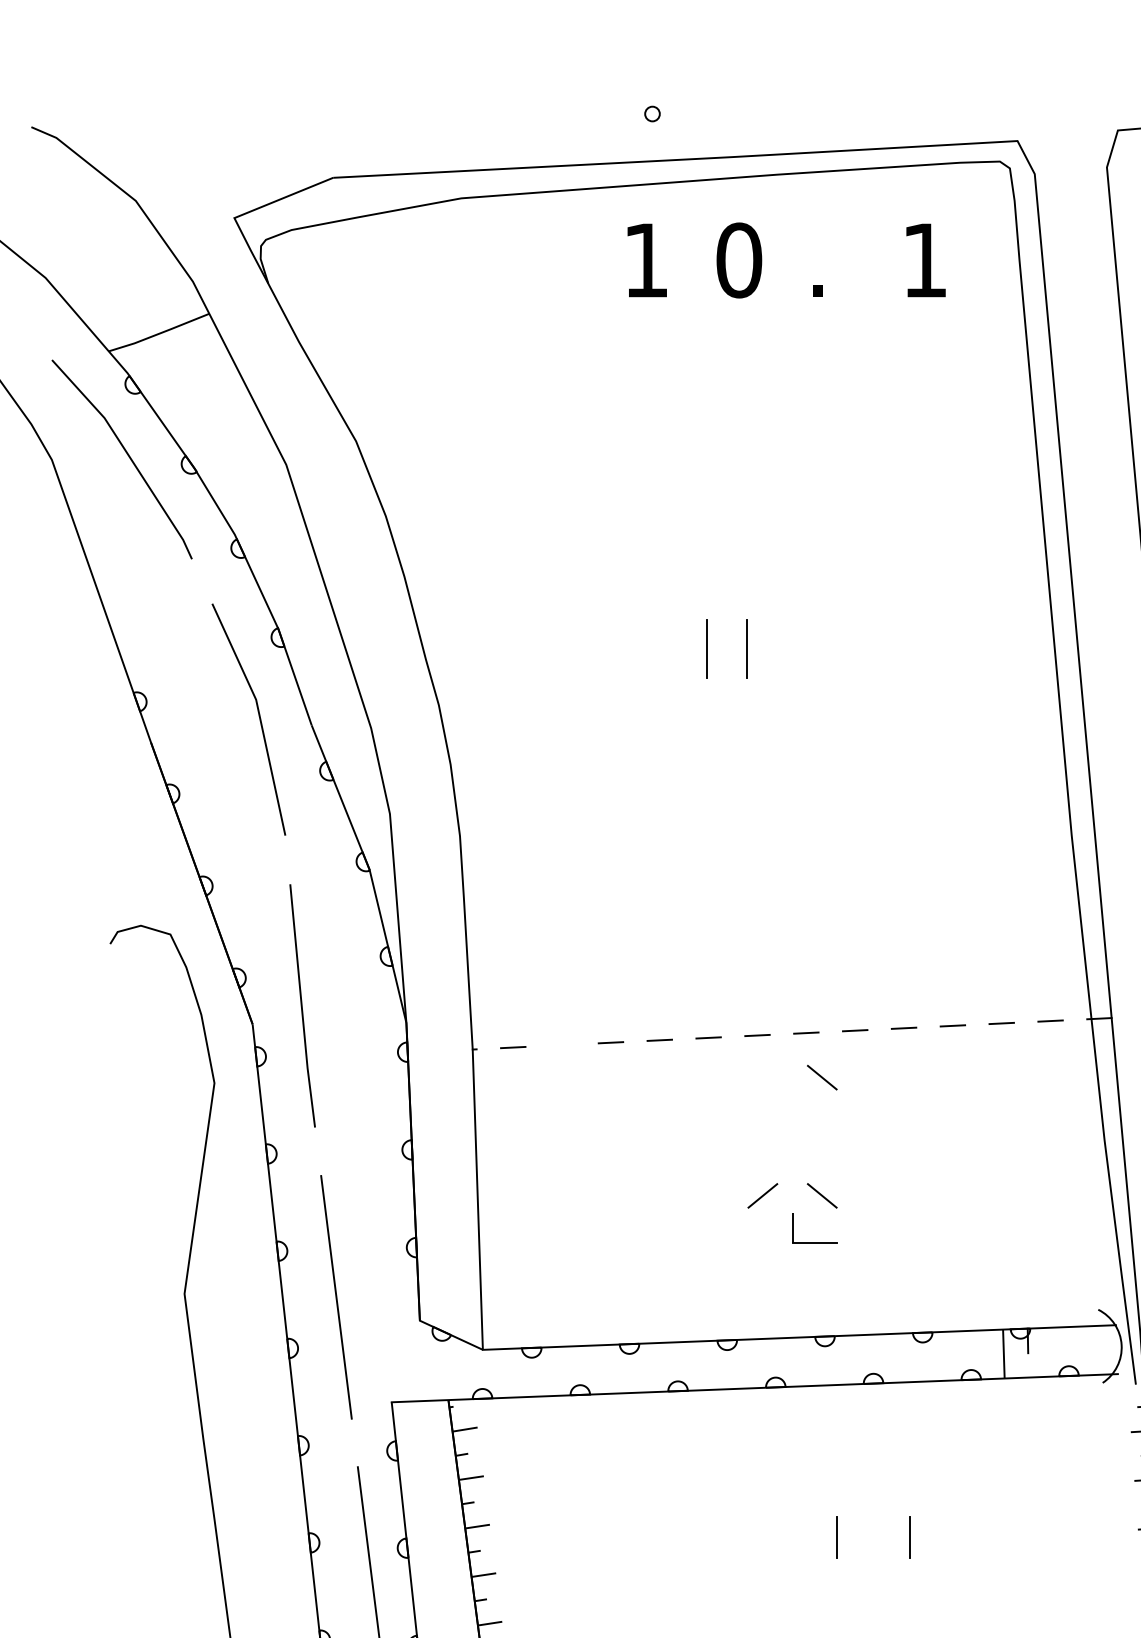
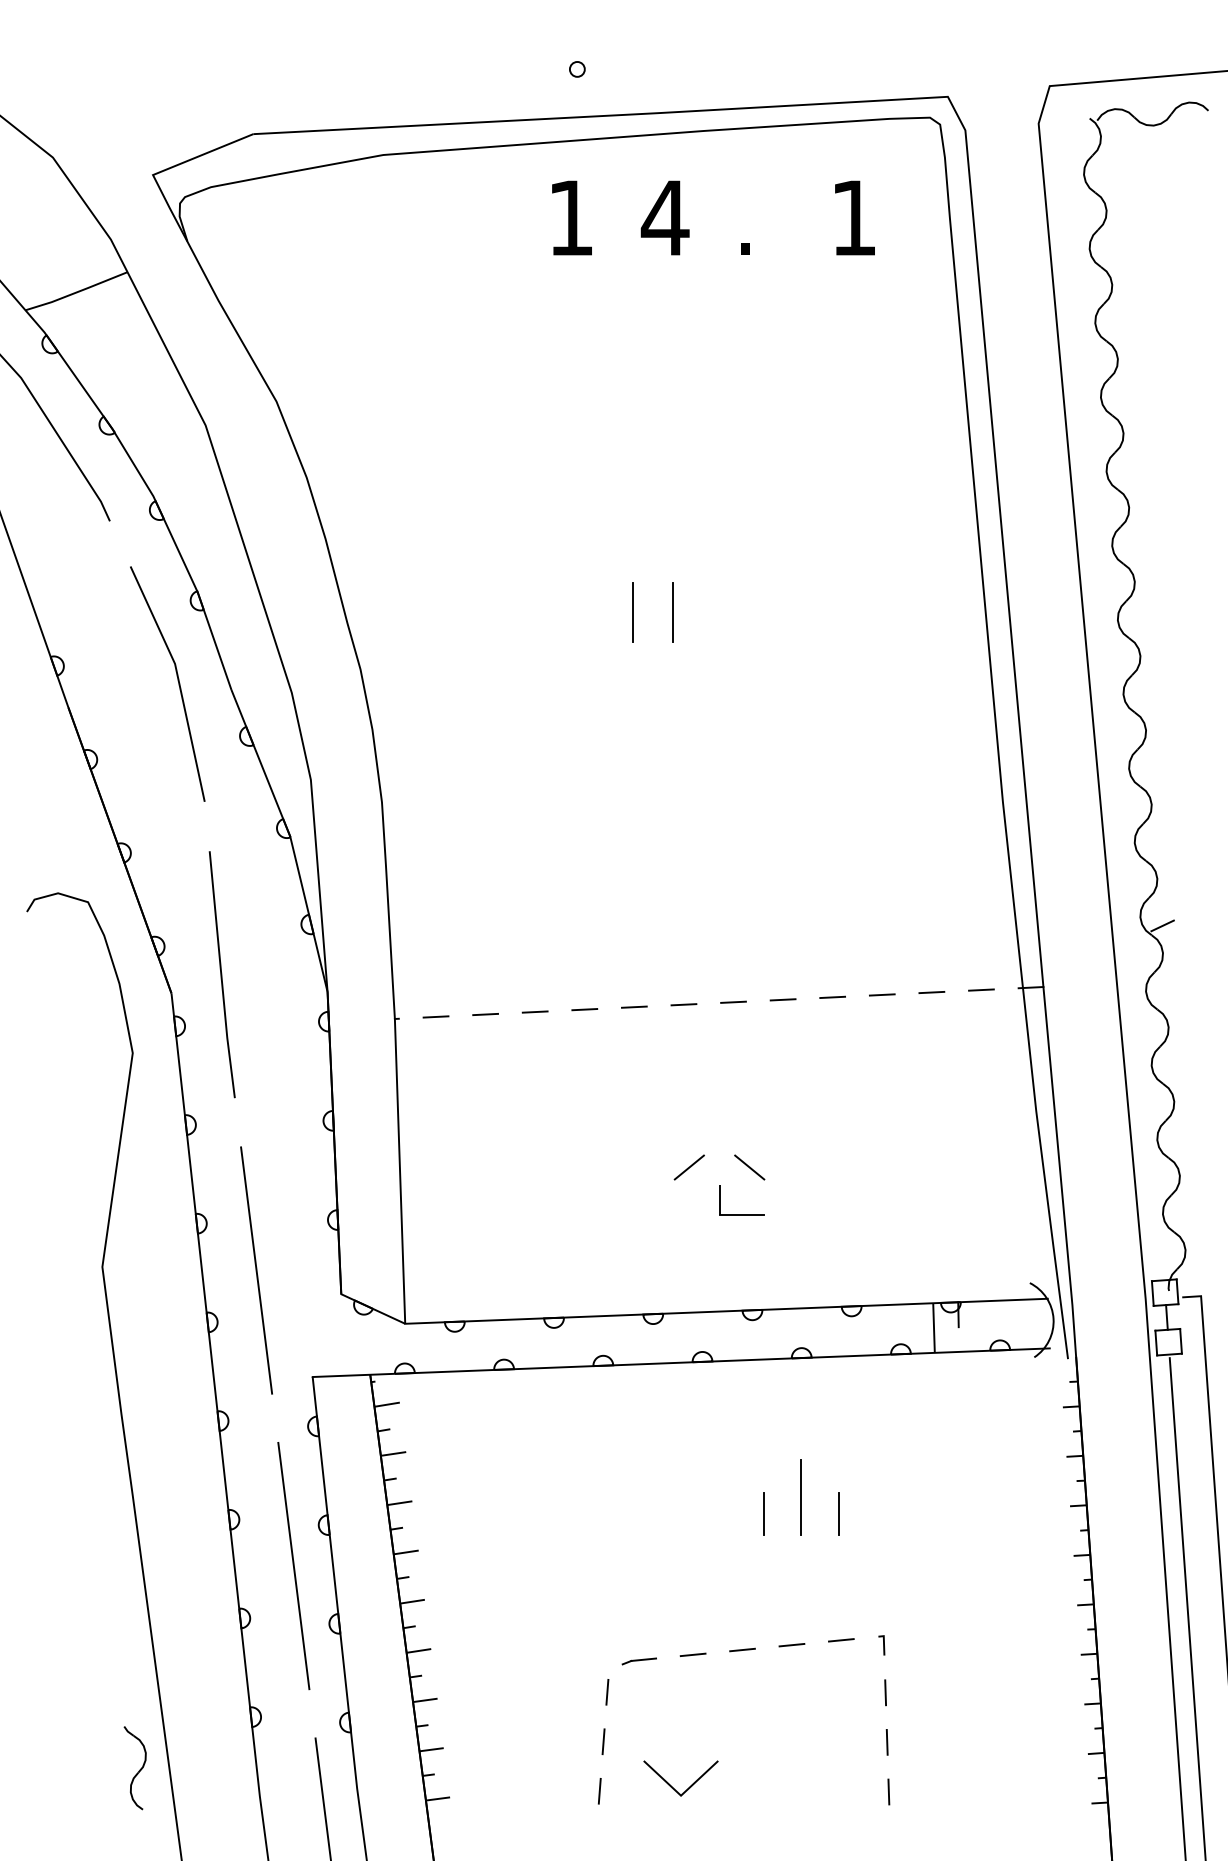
text: (738, 259) -> (664, 217), 0 -> 4
line: (561, 1045) -> (485, 1014), added
line: (822, 1077) -> (749, 1047), removed
line: (873, 1520) -> (801, 1497), added

